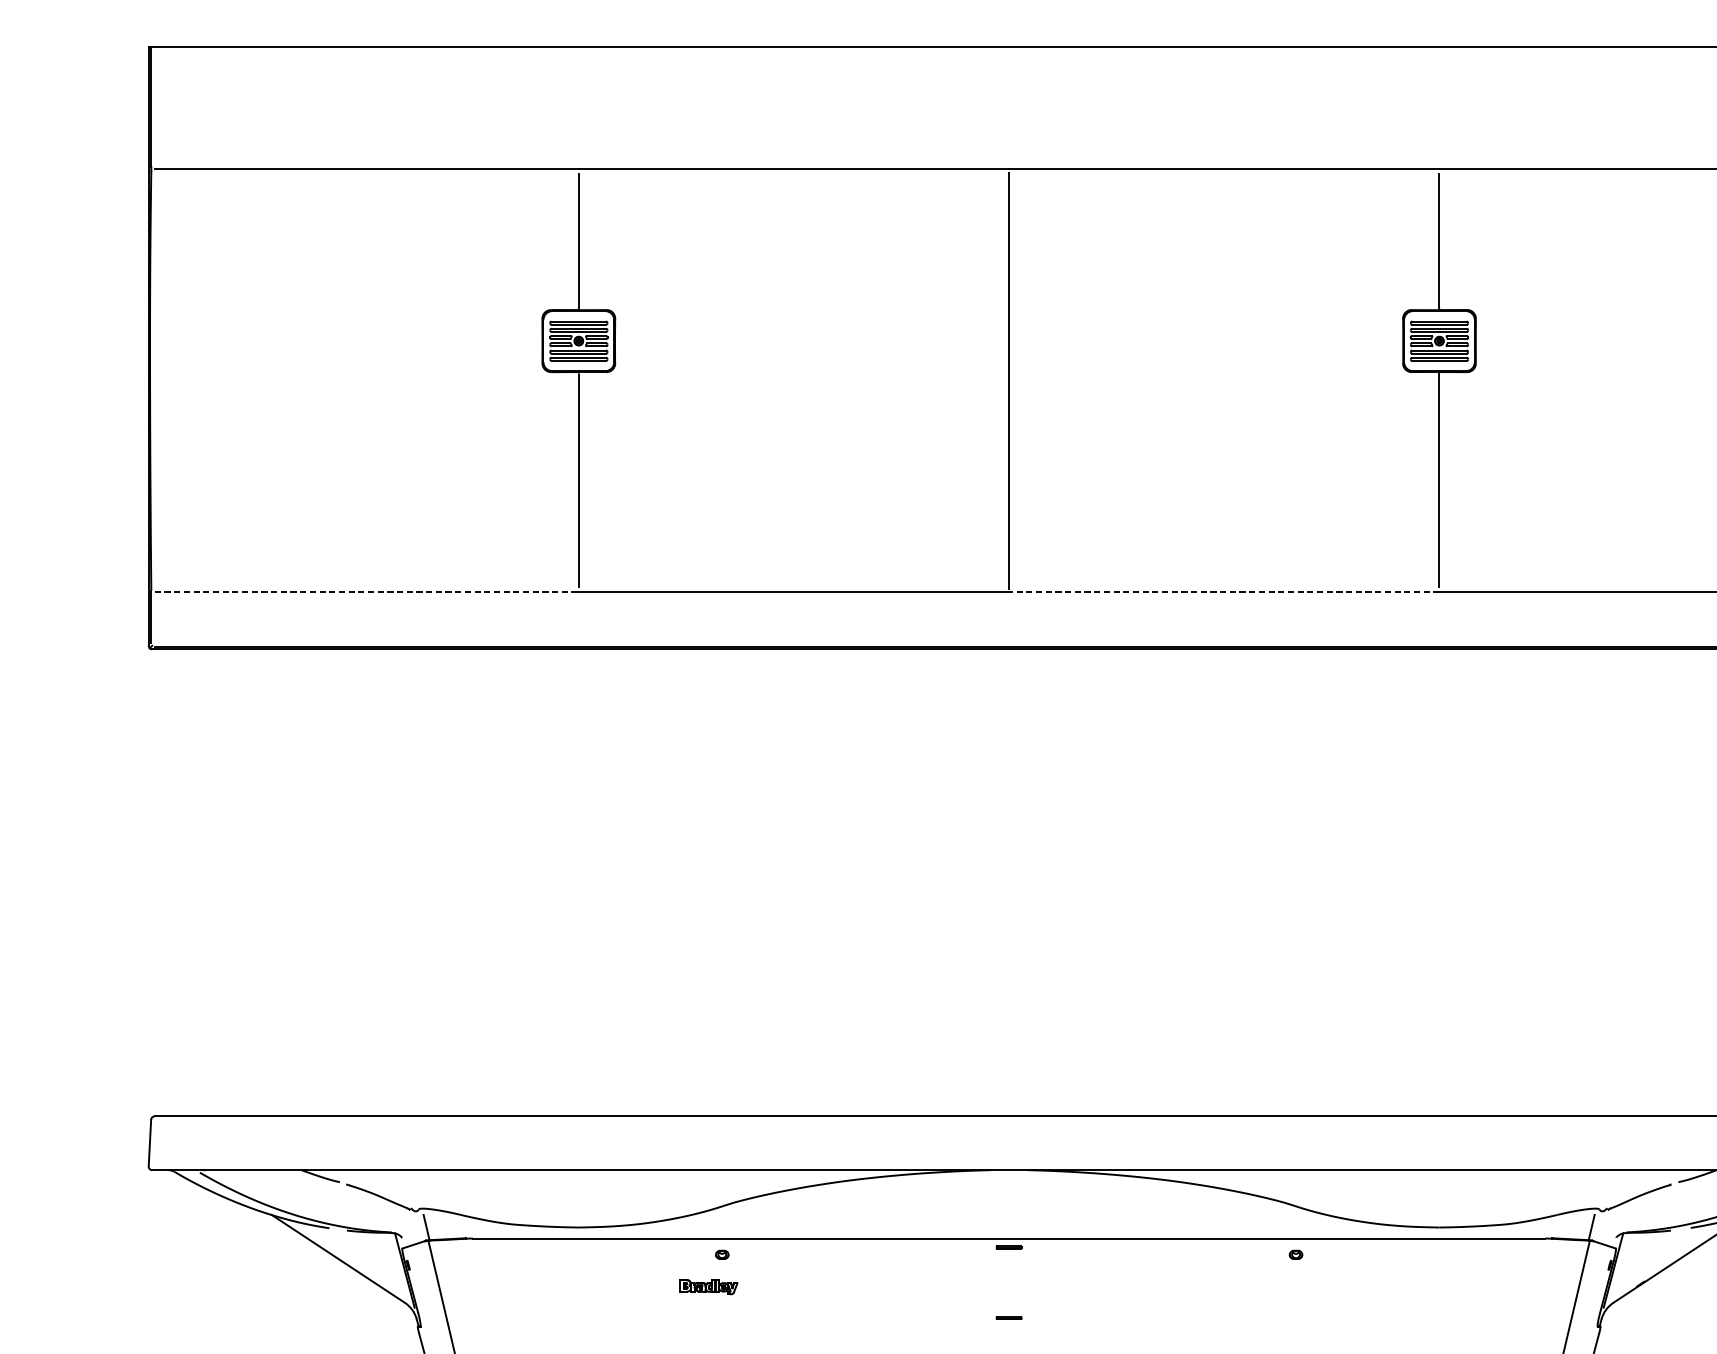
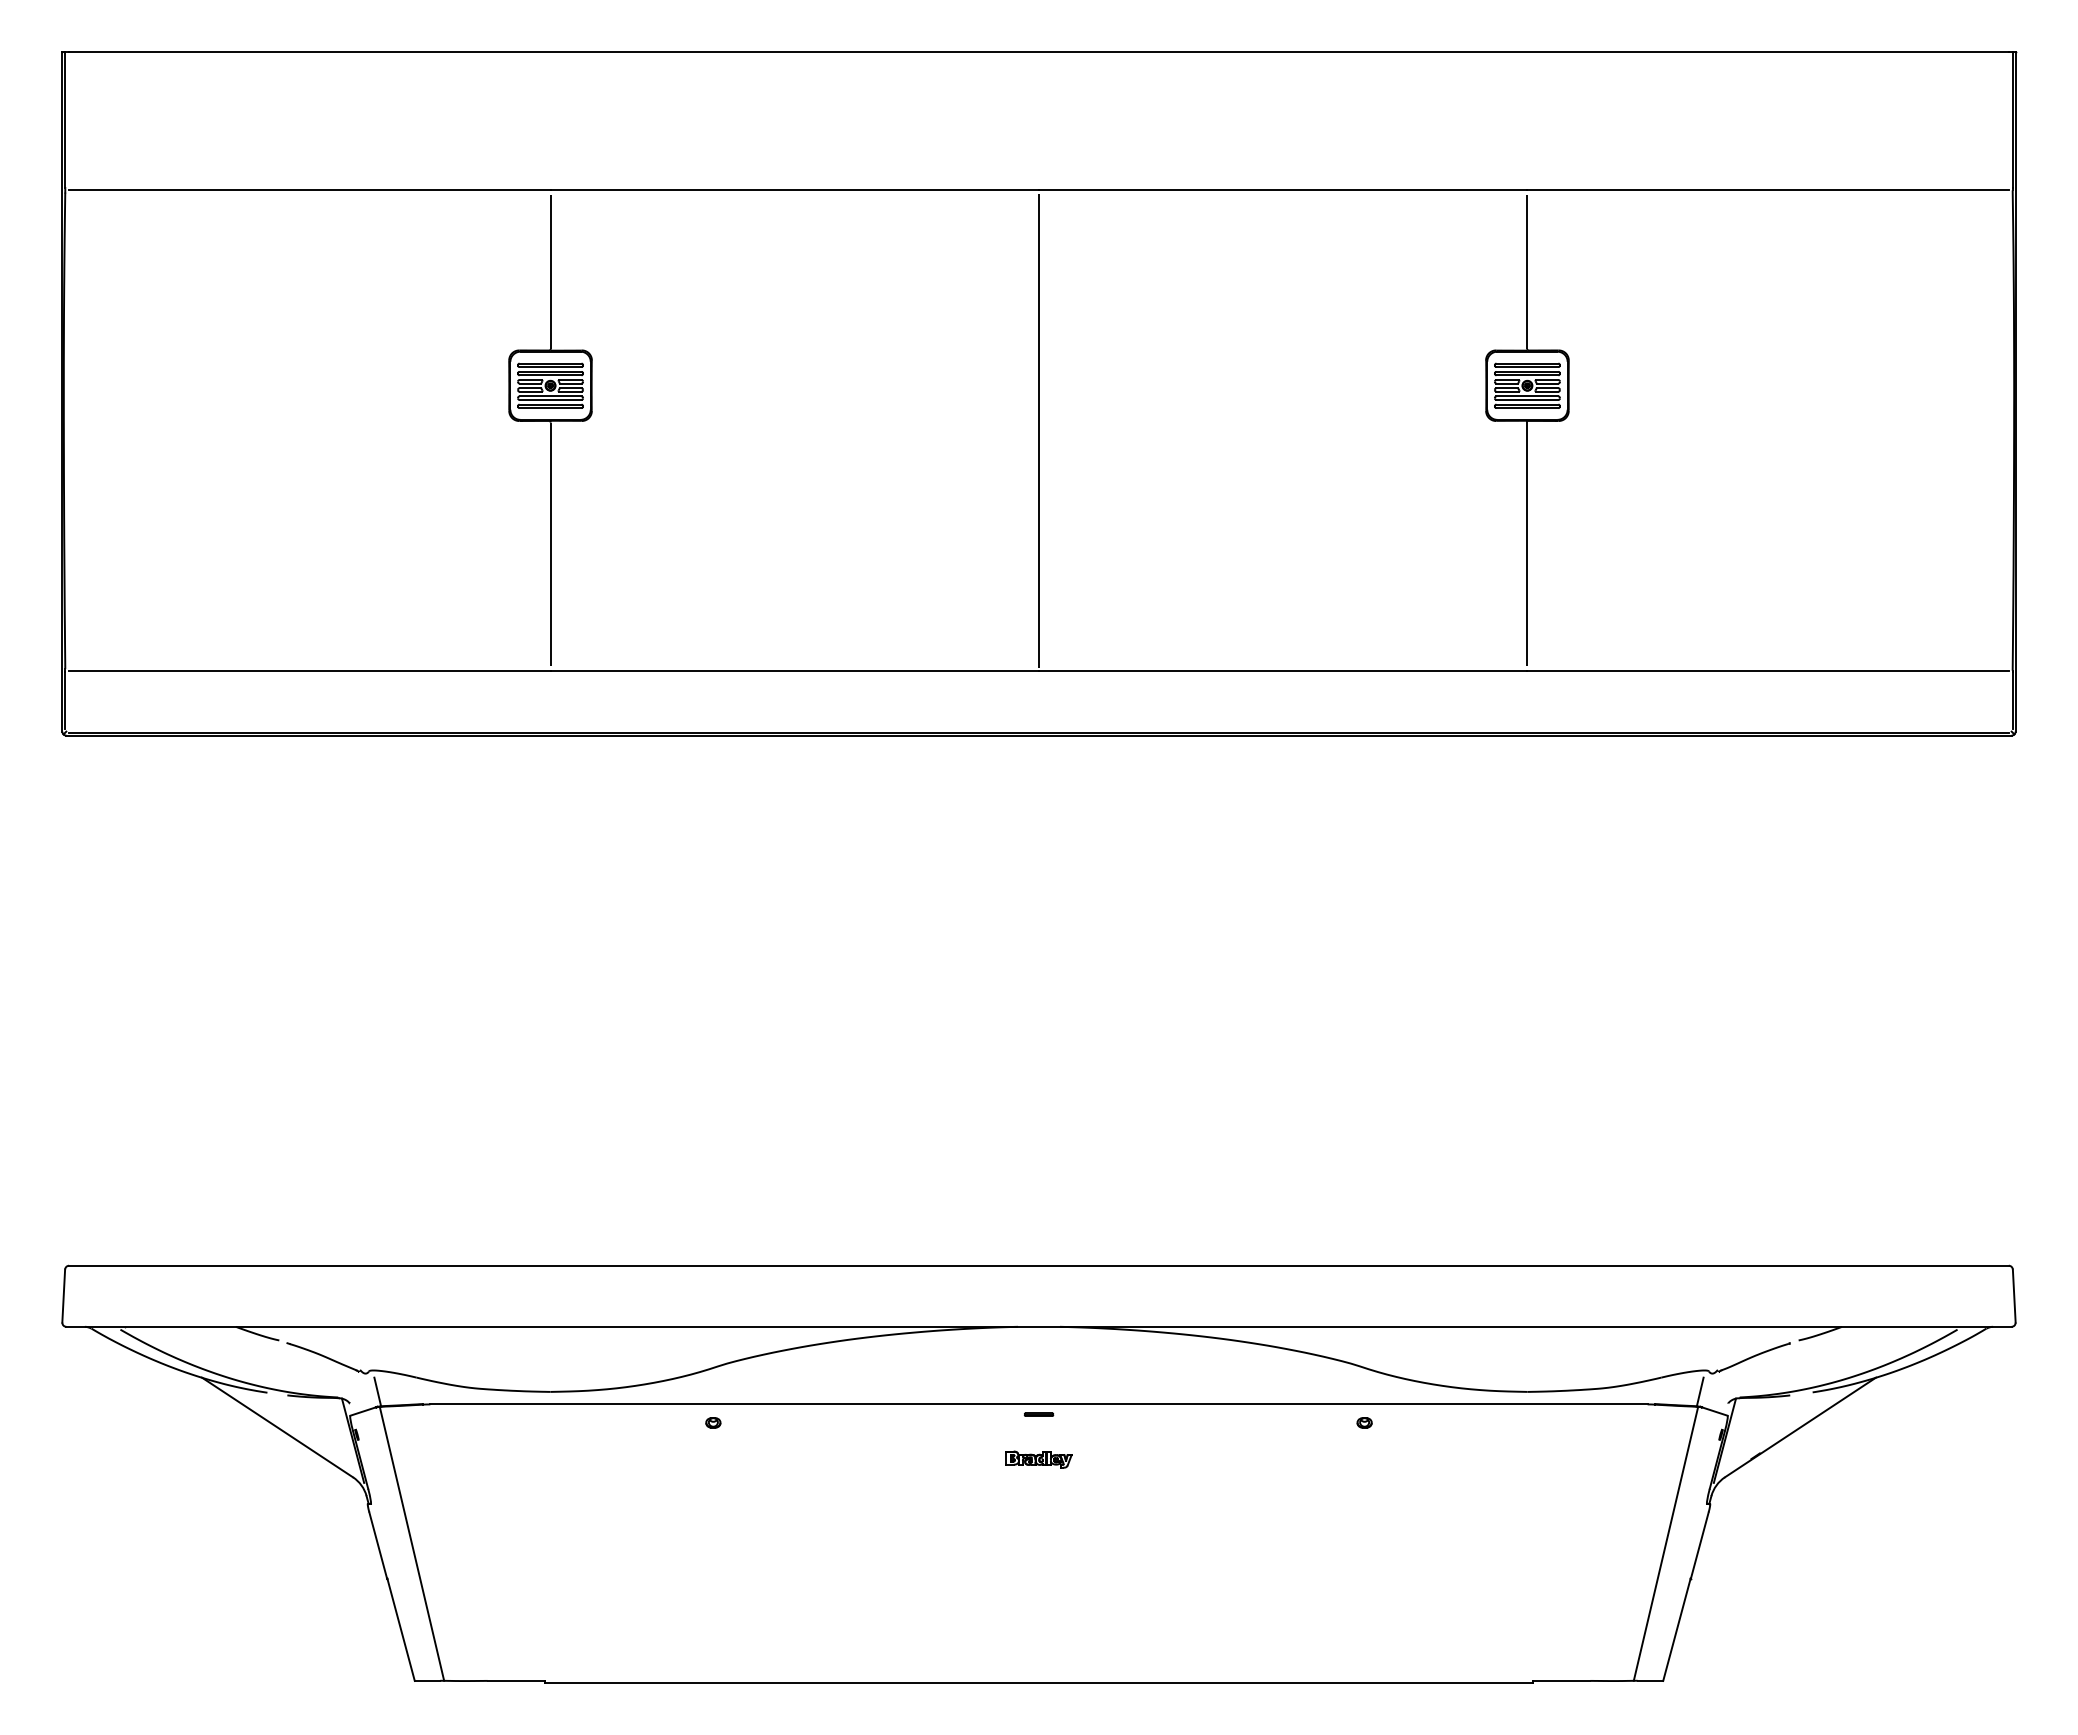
line: (366, 591) -> (309, 670), dashed -> solid
line: (1223, 591) -> (1282, 670), dashed -> solid
part: (708, 1287) -> (1038, 1459), moved
line: (1008, 1317) -> (1038, 1494), removed

